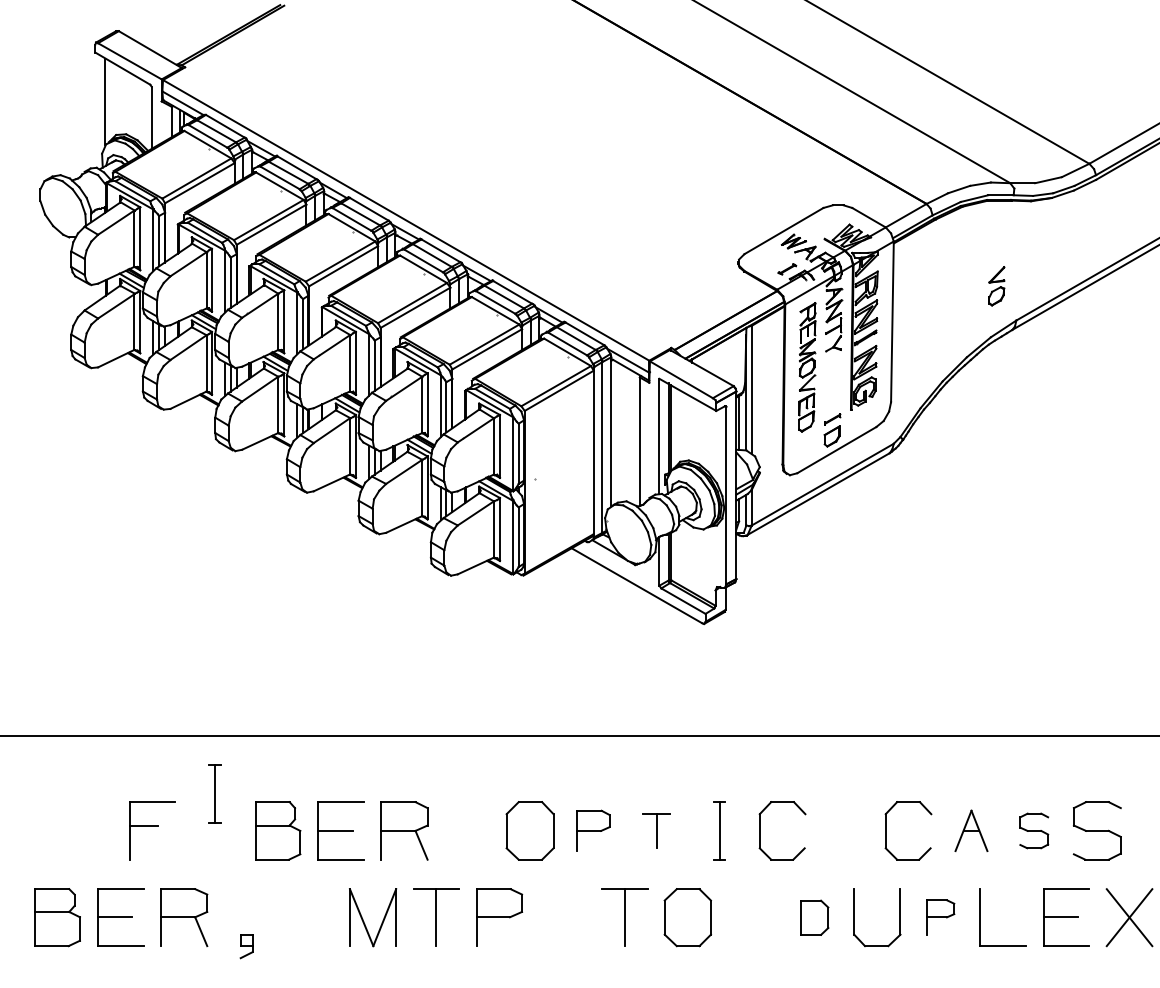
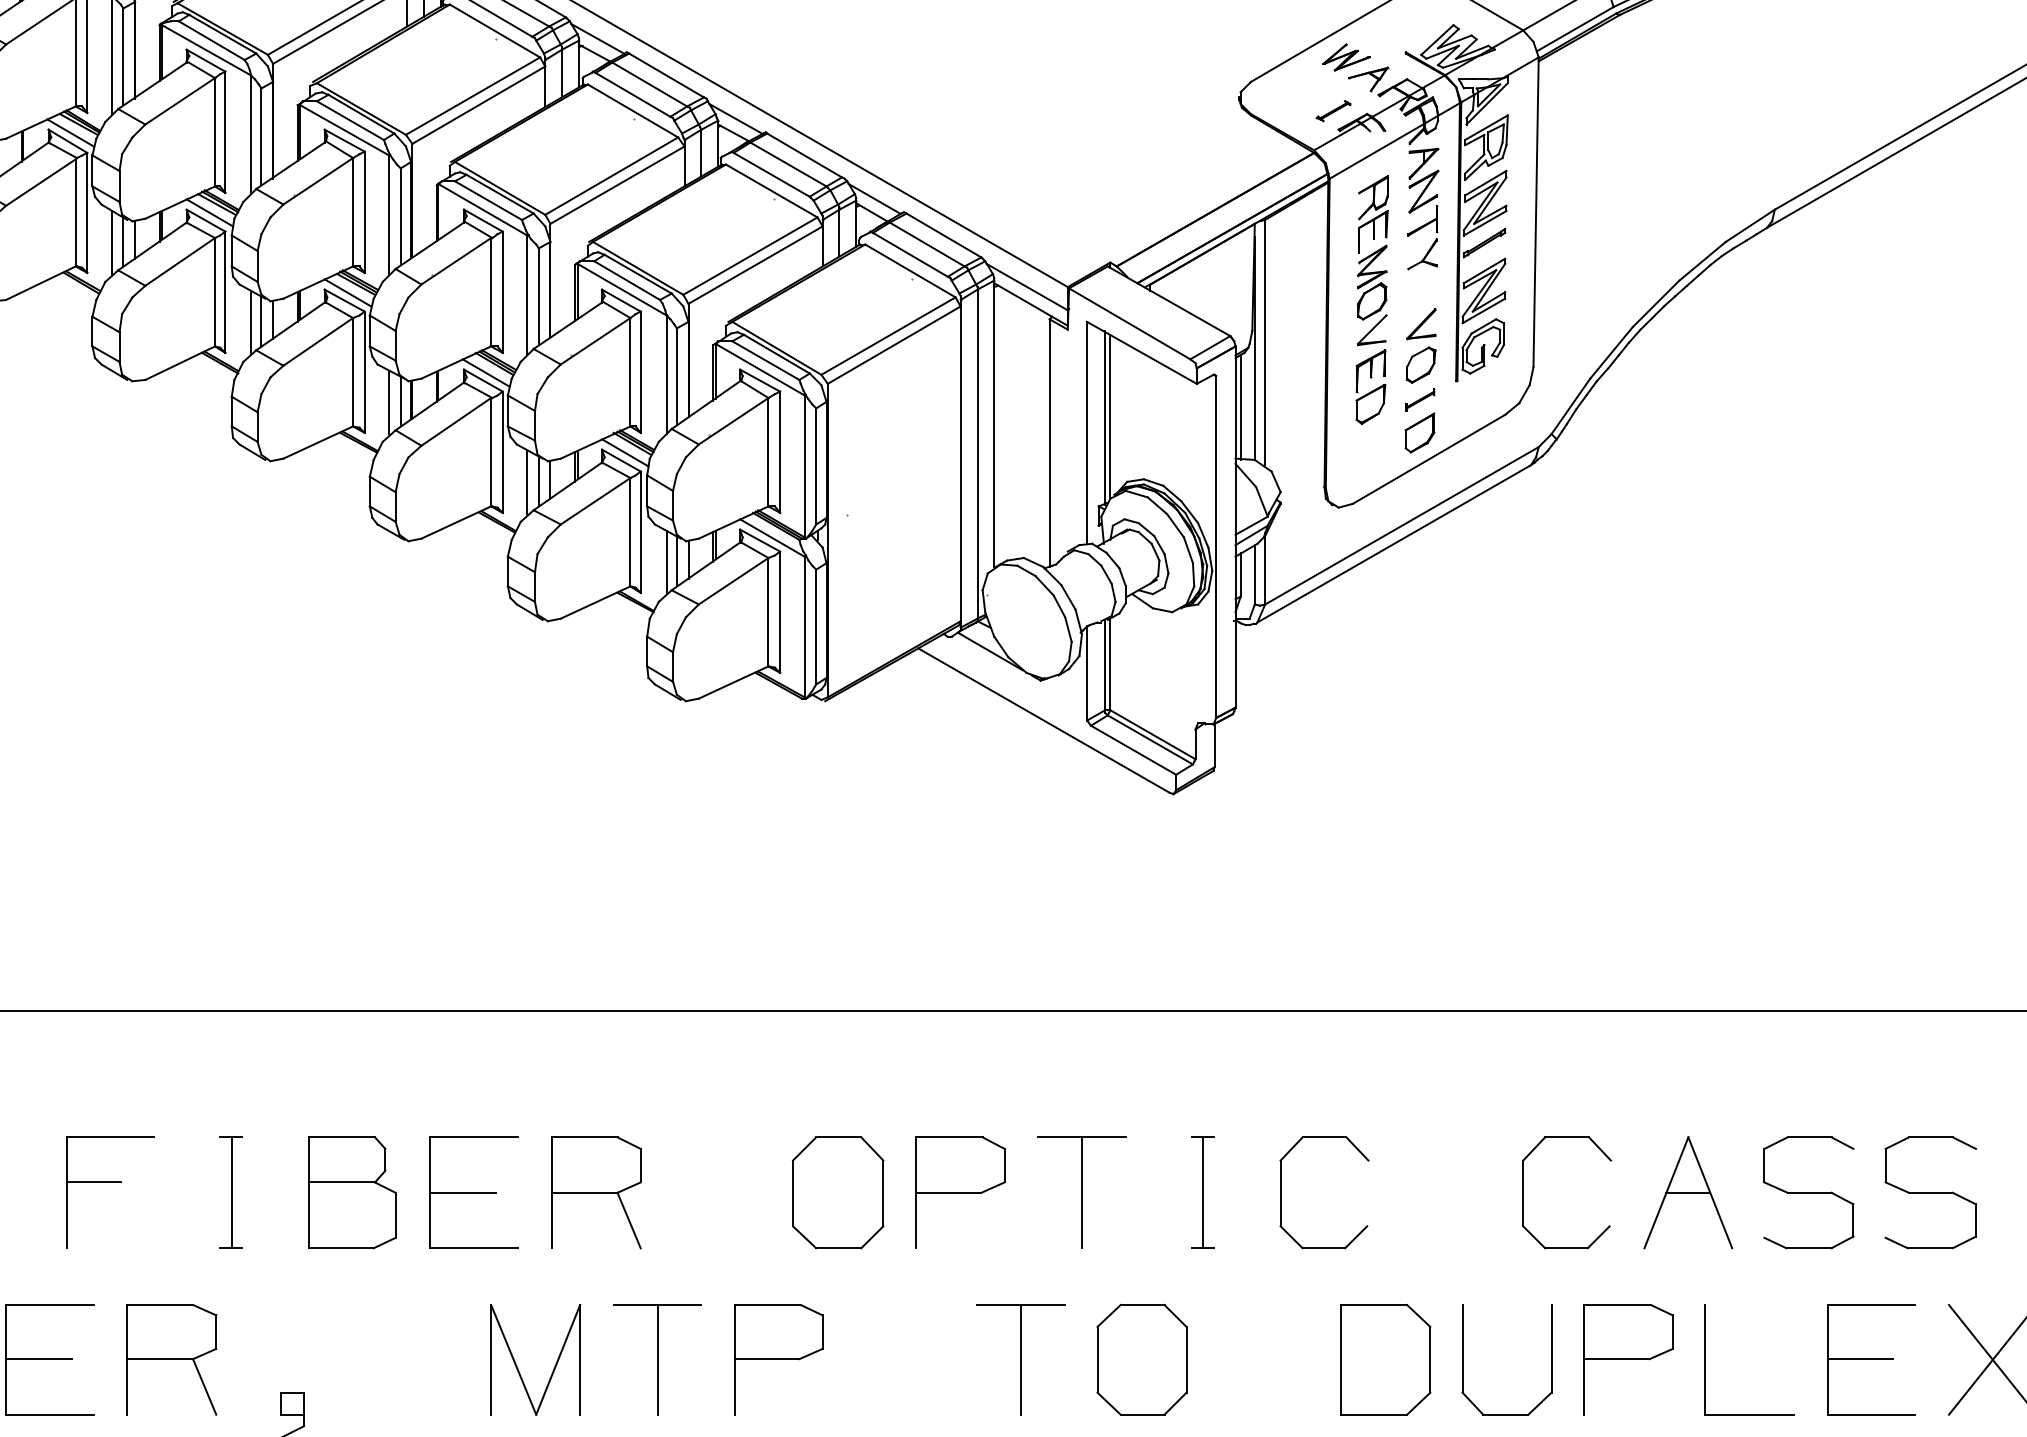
part: (996, 286) -> (1420, 346), moved
part: (214, 793) -> (230, 1191), moved
part: (593, 830) -> (960, 1191), size x1.43
part: (656, 830) -> (1081, 1191), size x1.67
part: (971, 830) -> (1688, 1191), size x1.43
part: (1034, 830) -> (1809, 1191), size x1.67
part: (814, 917) -> (1385, 1359), size x1.67
part: (940, 917) -> (1628, 1359), size x1.67

